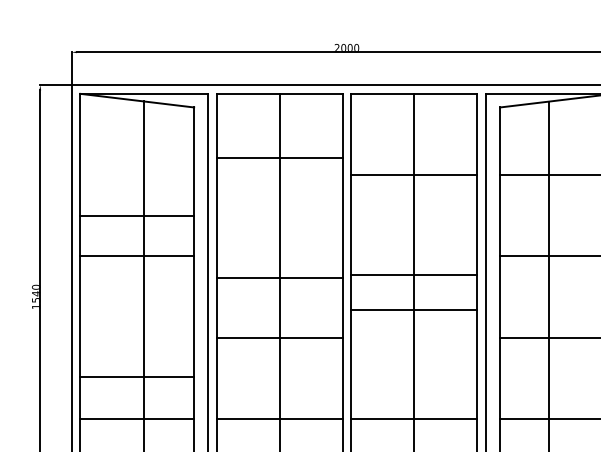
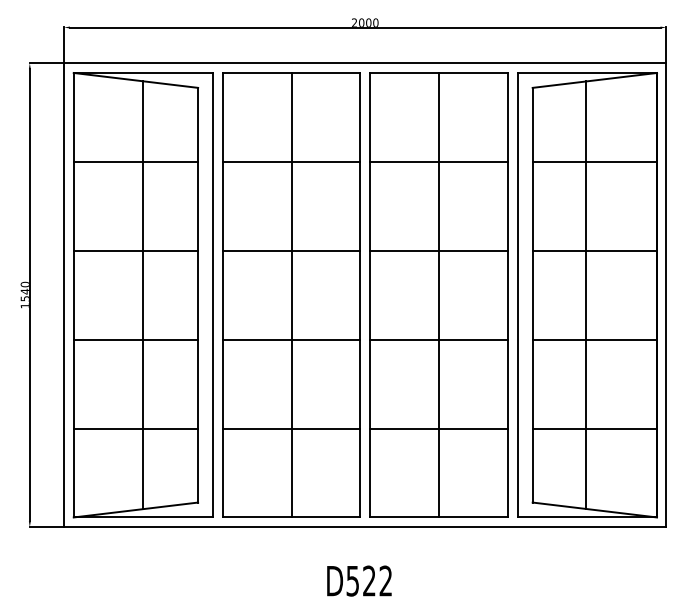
line: (279, 157) -> (291, 161), moved
line: (136, 215) -> (135, 161), moved
line: (413, 274) -> (438, 250), moved
line: (279, 278) -> (291, 250), moved
line: (413, 310) -> (438, 339), moved
line: (136, 376) -> (135, 339), moved

